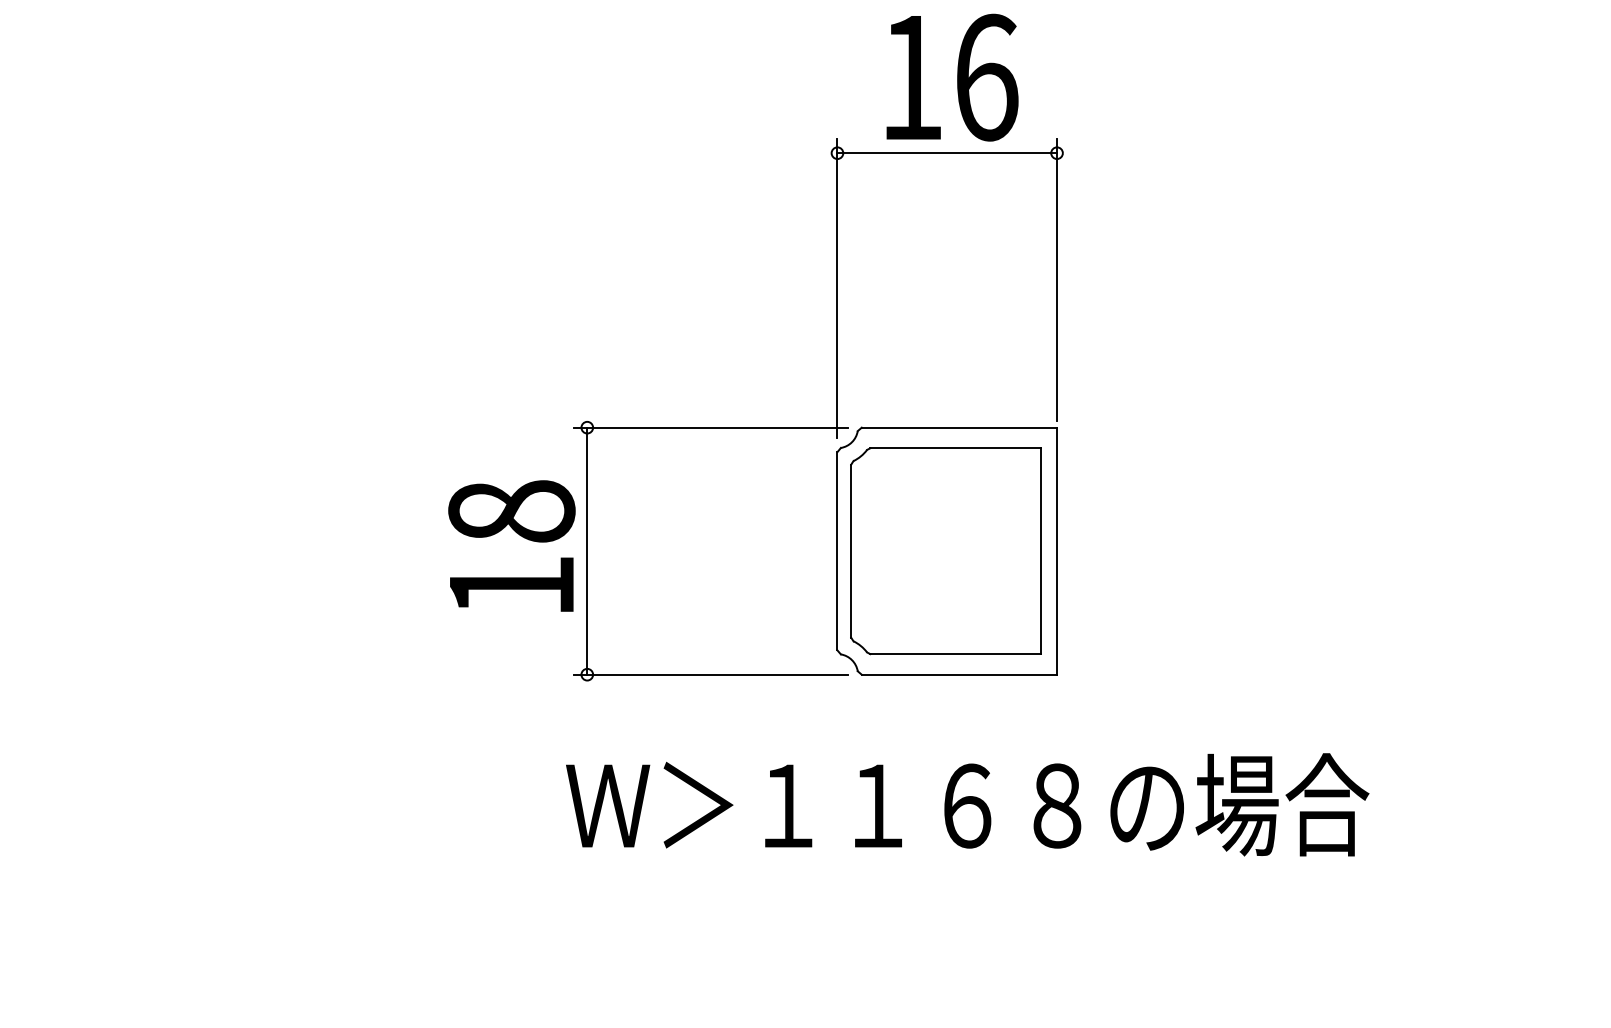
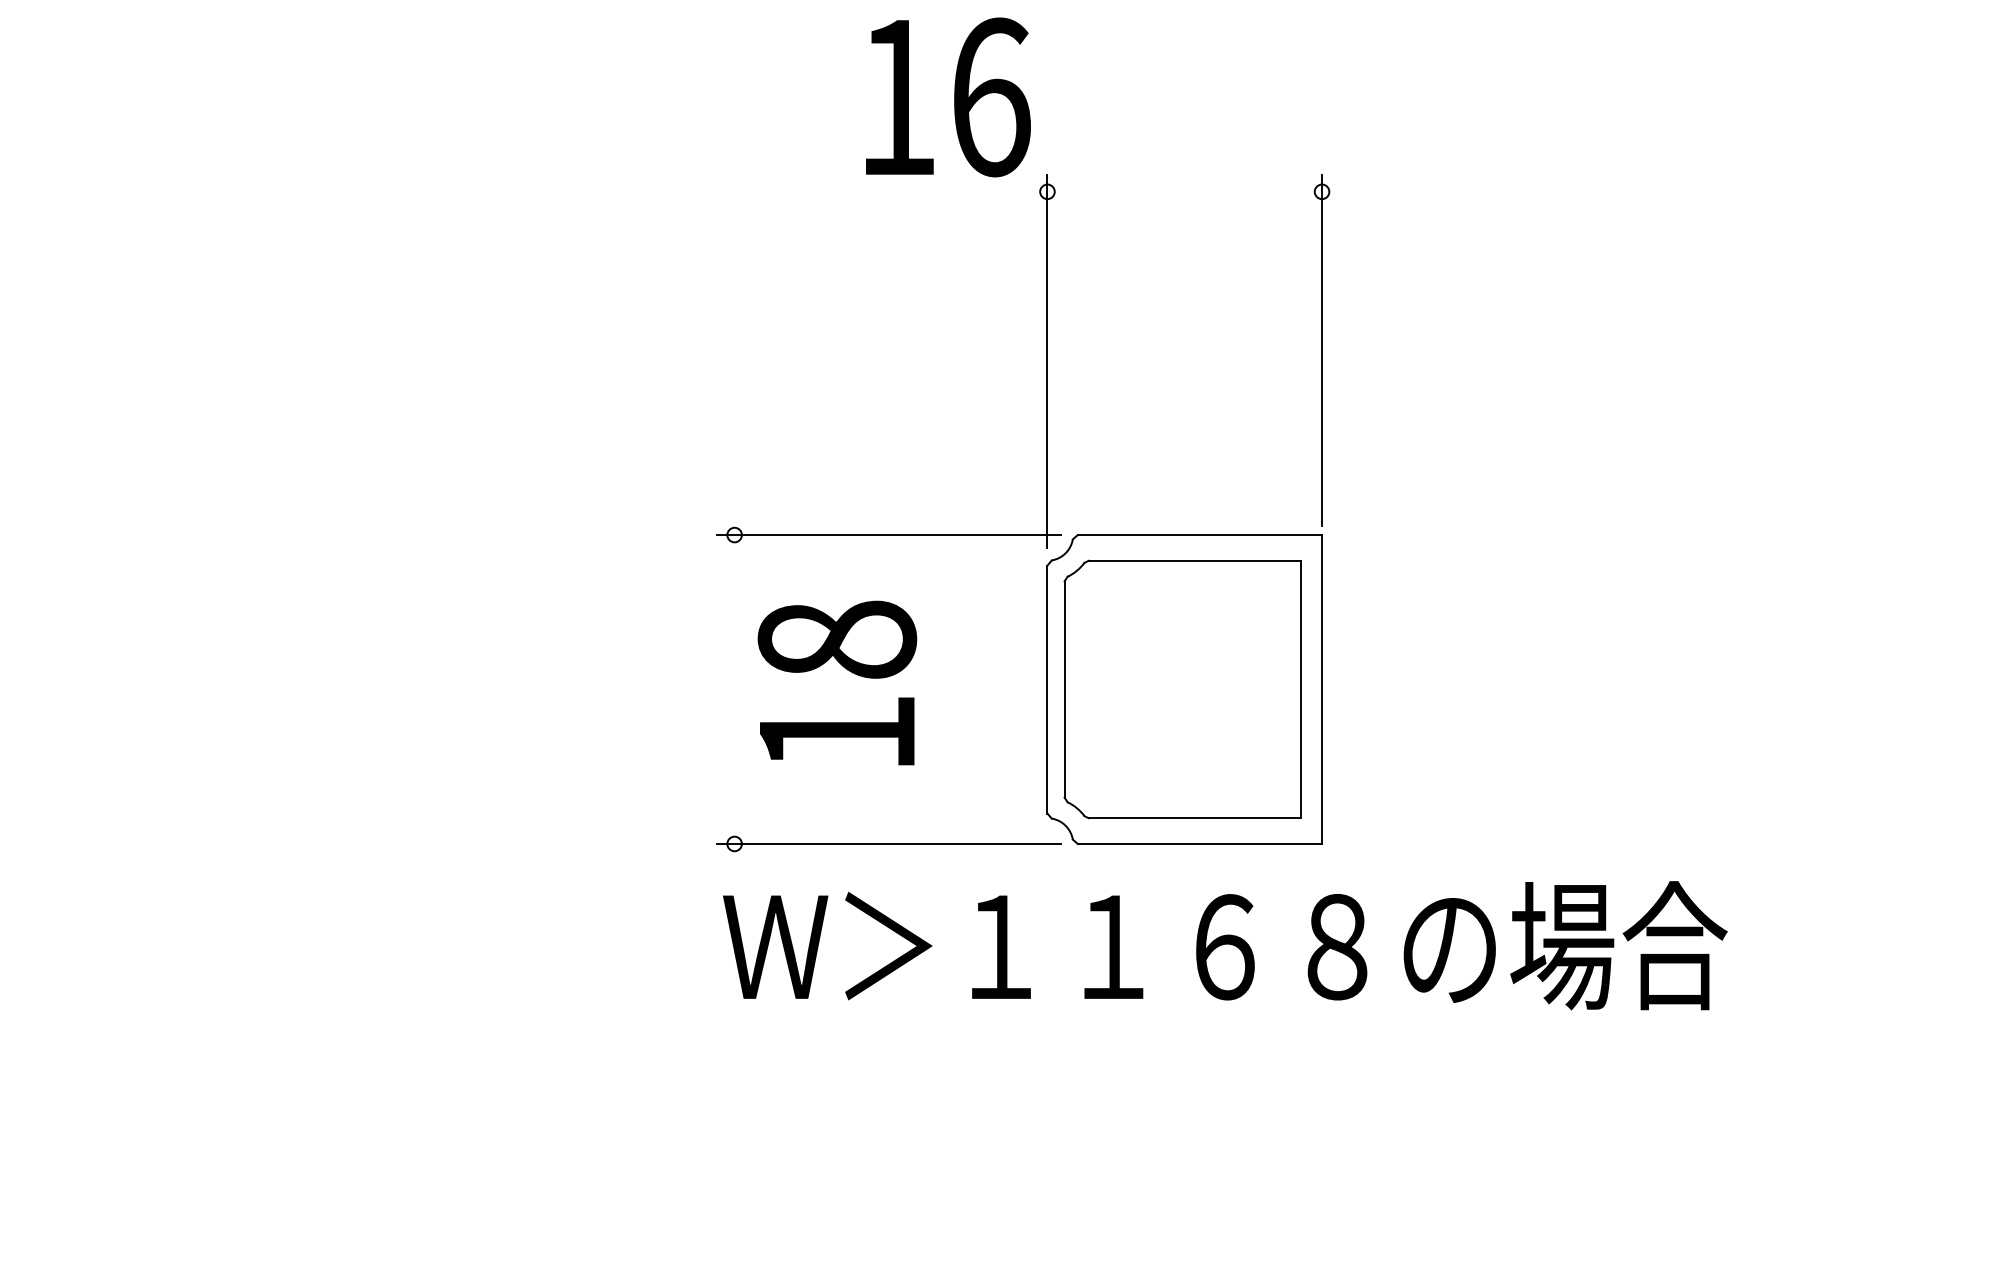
text: (952, 77) -> (948, 97), moved
line: (947, 152) -> (1184, 191), removed
text: (512, 545) -> (837, 682), moved
line: (587, 551) -> (734, 689), removed
text: (967, 804) -> (1225, 945), moved

